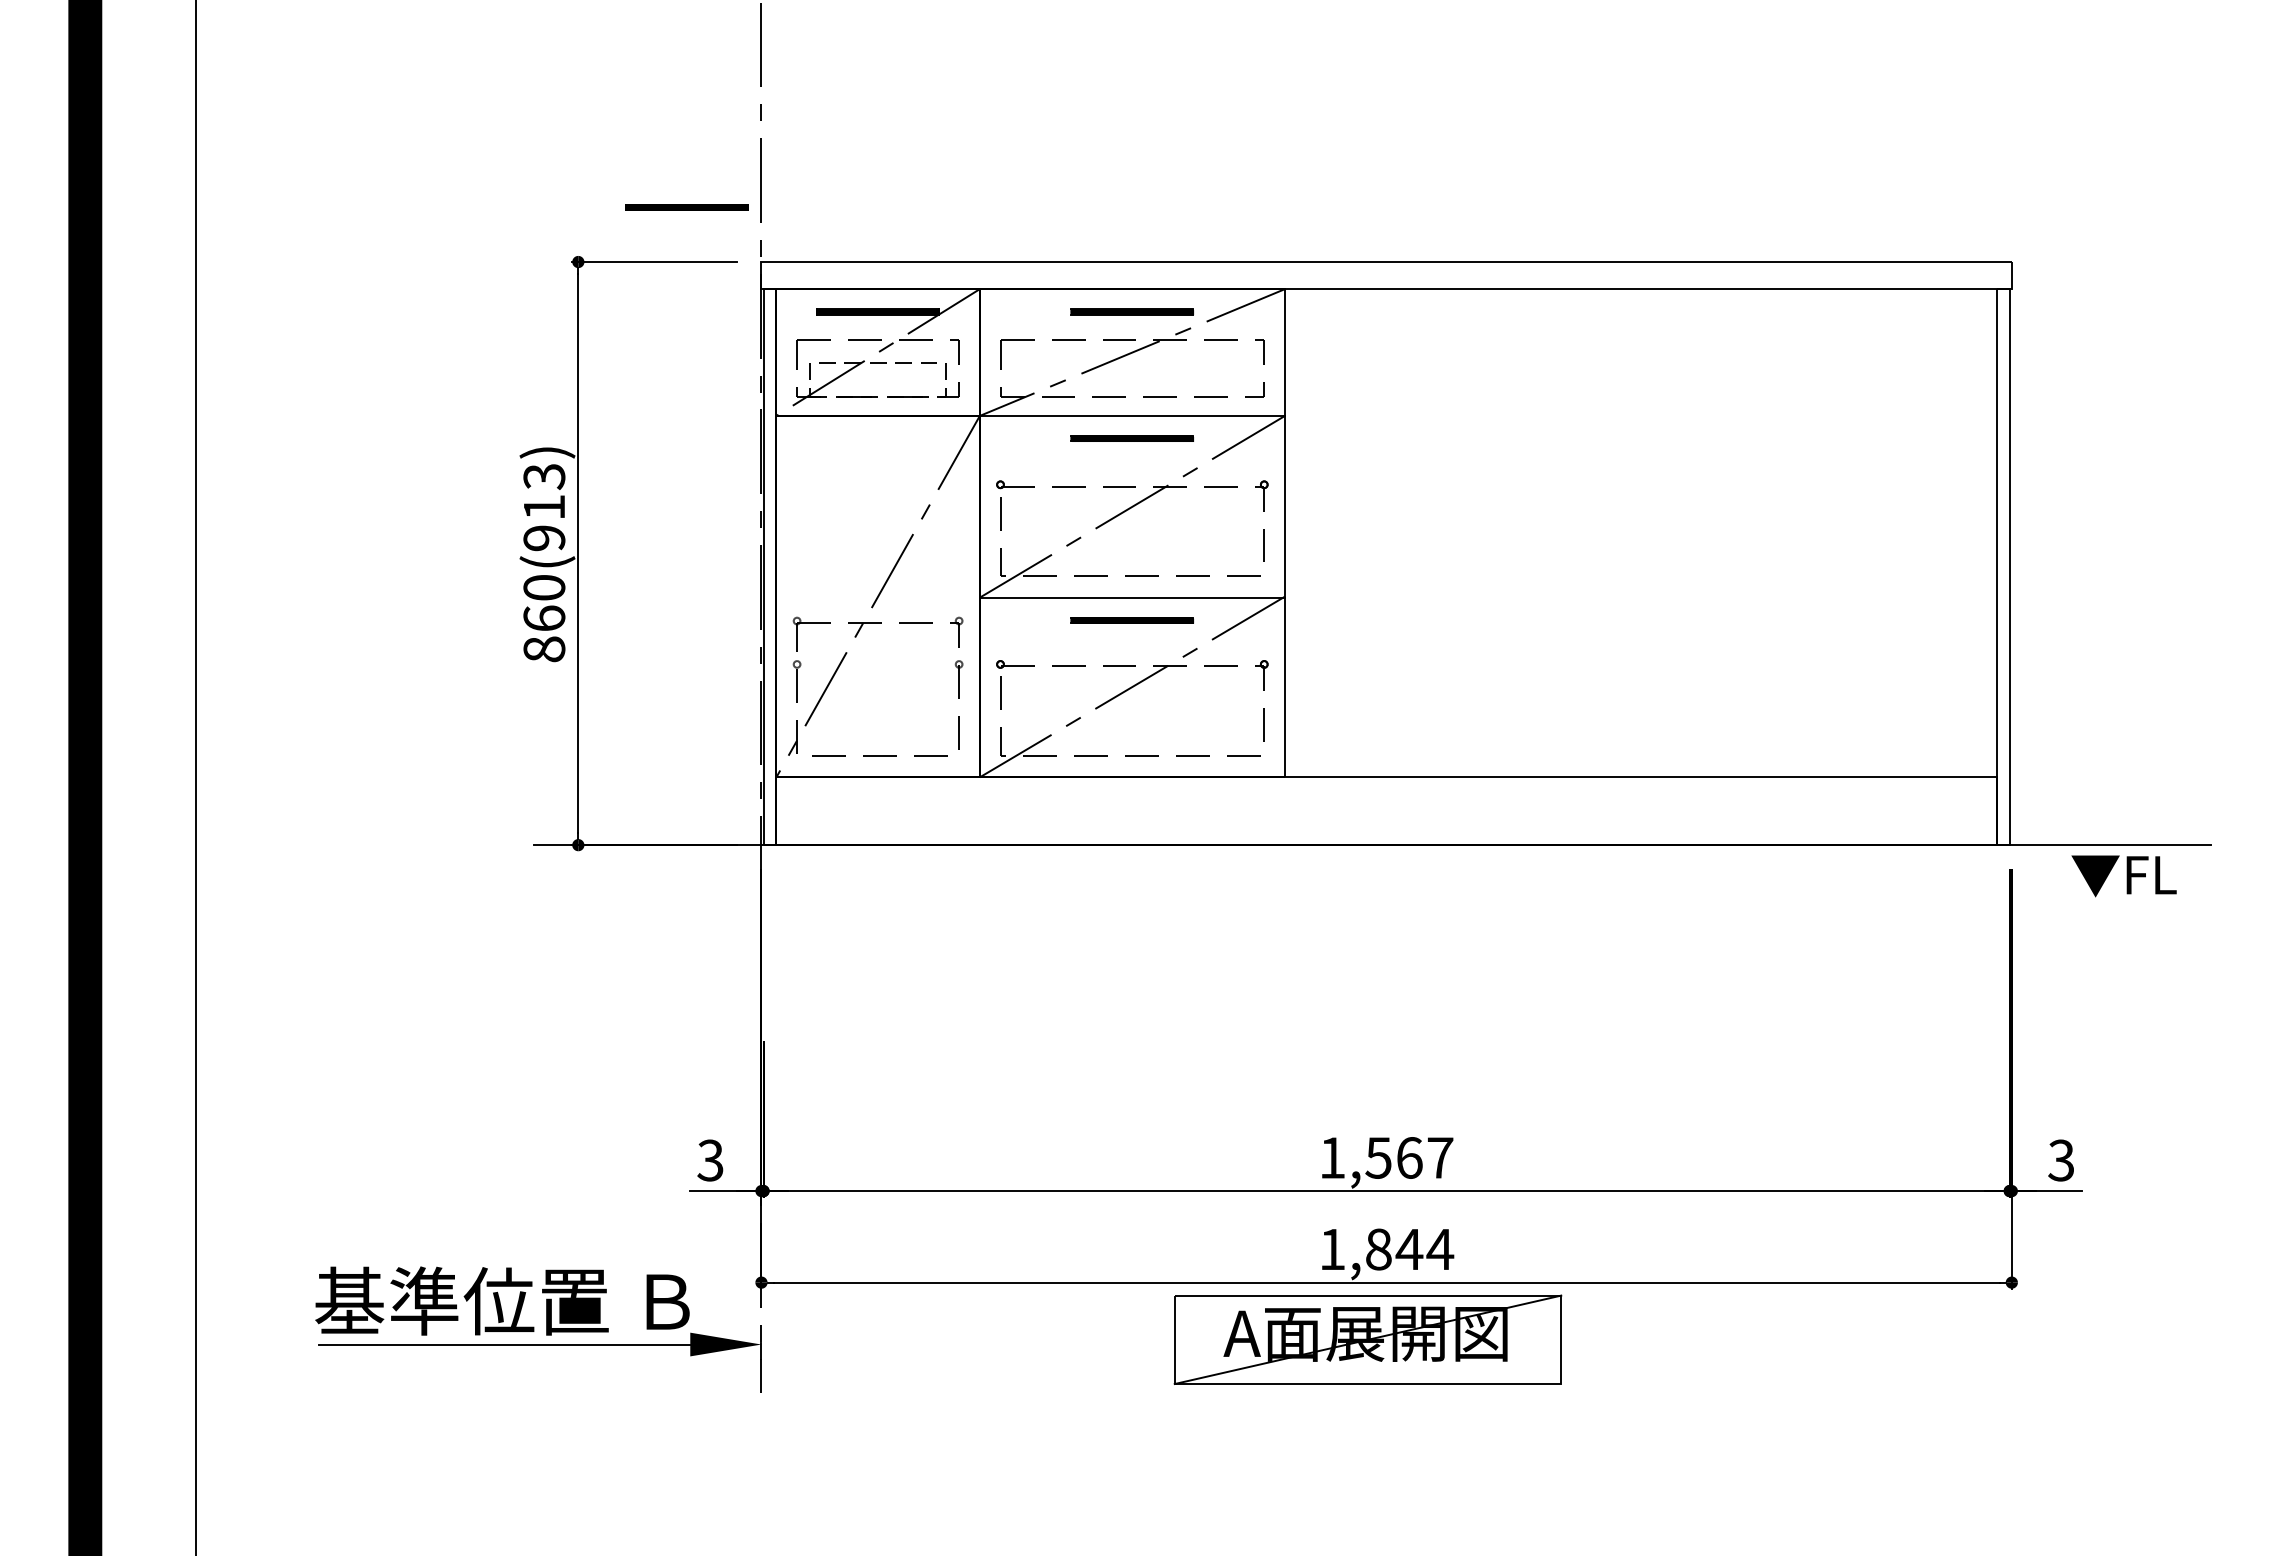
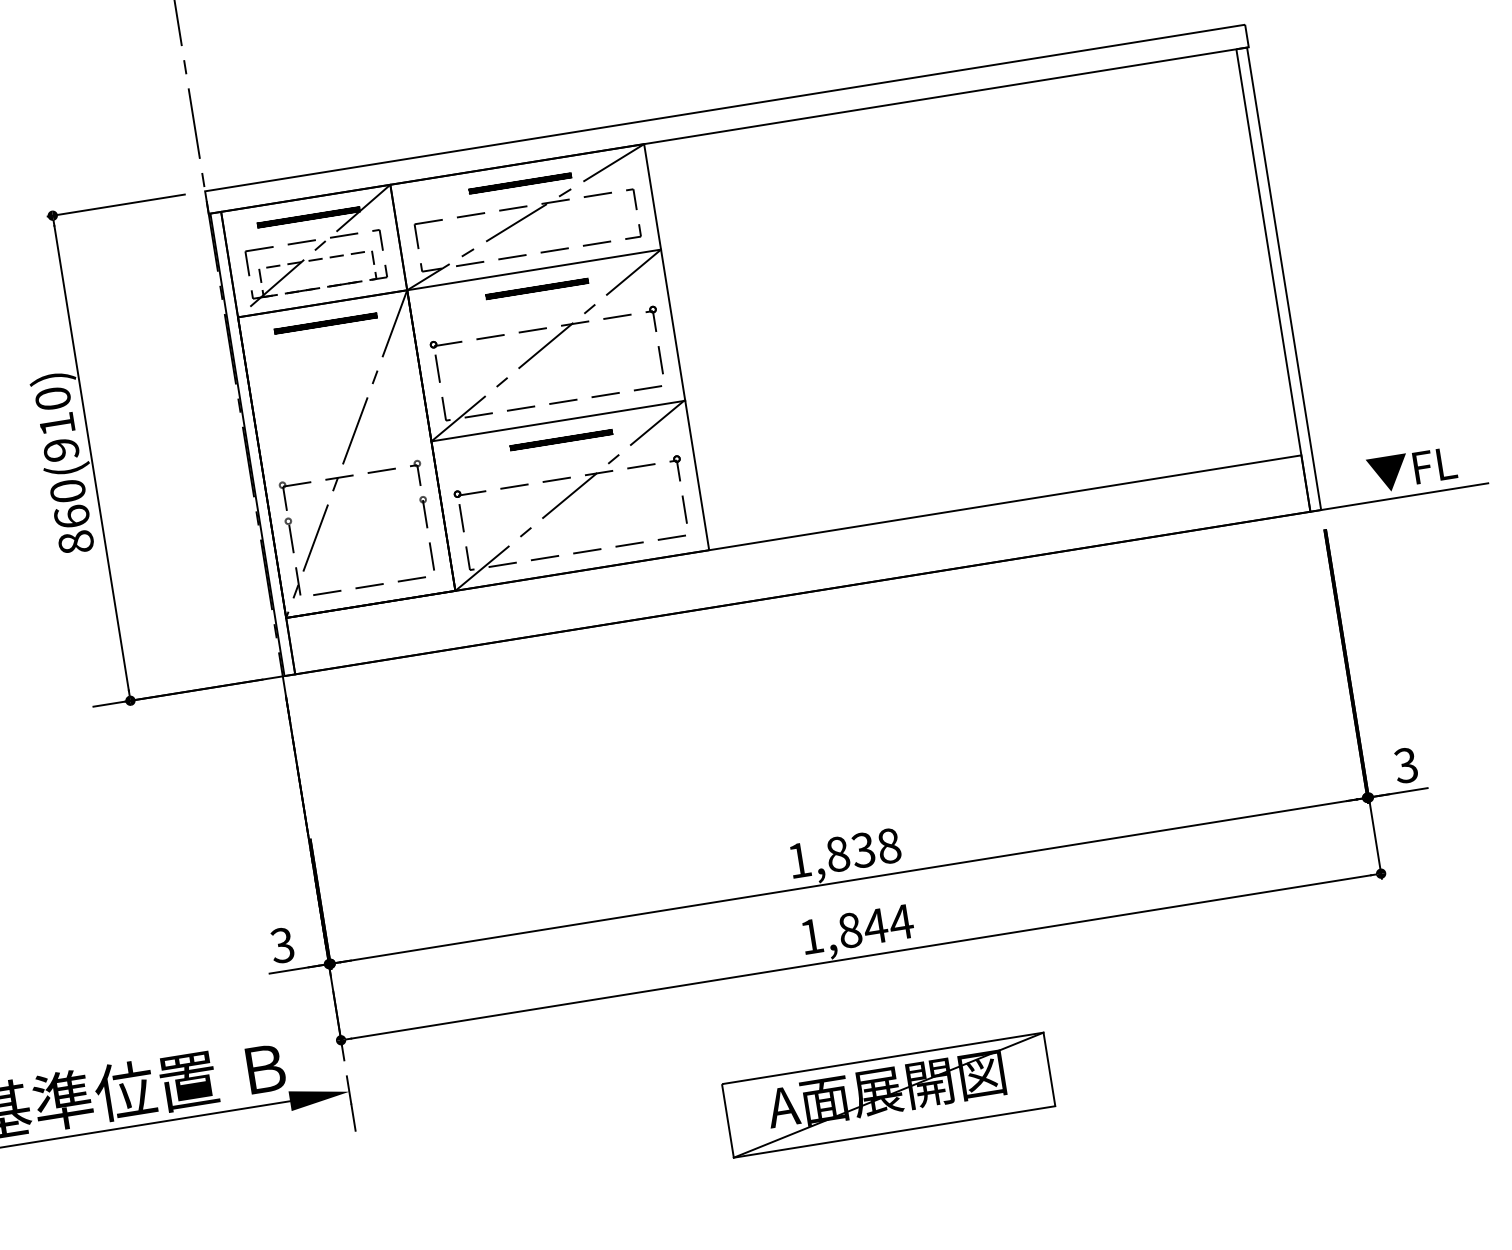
part: (686, 207) -> (325, 323), moved
text: (544, 476) -> (53, 398), 860(913) -> 860(910)
text: (2123, 876) -> (1411, 470), moved
text: (1409, 1157) -> (863, 849), 1,567 -> 1,838
part: (1367, 1339) -> (888, 1094), moved

